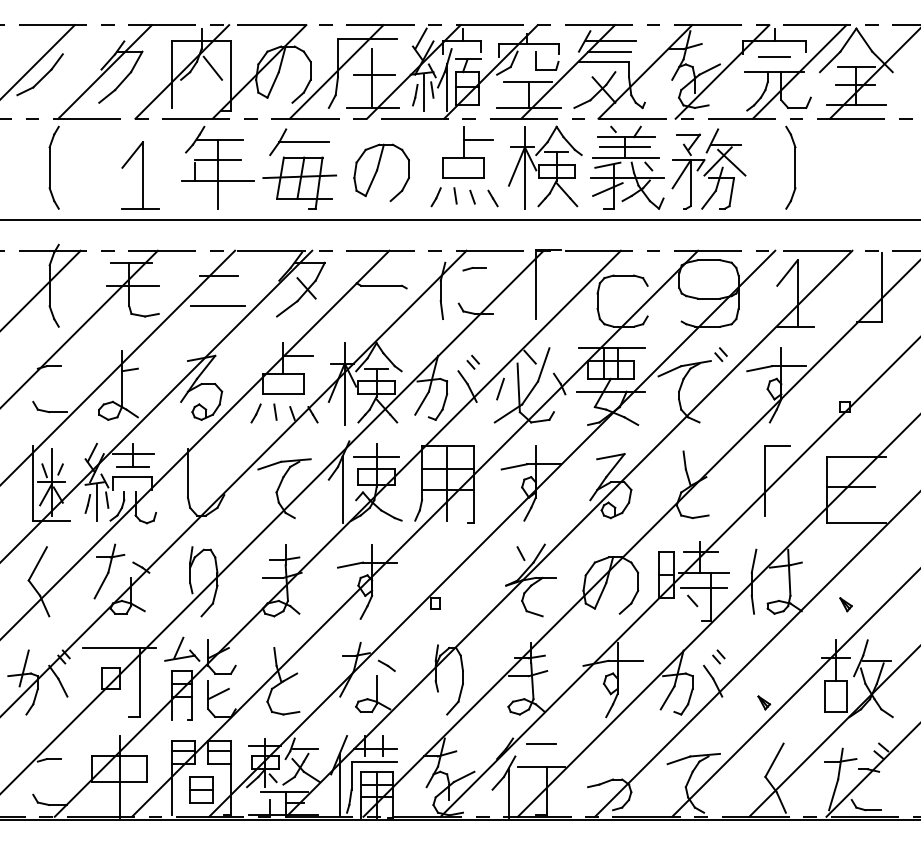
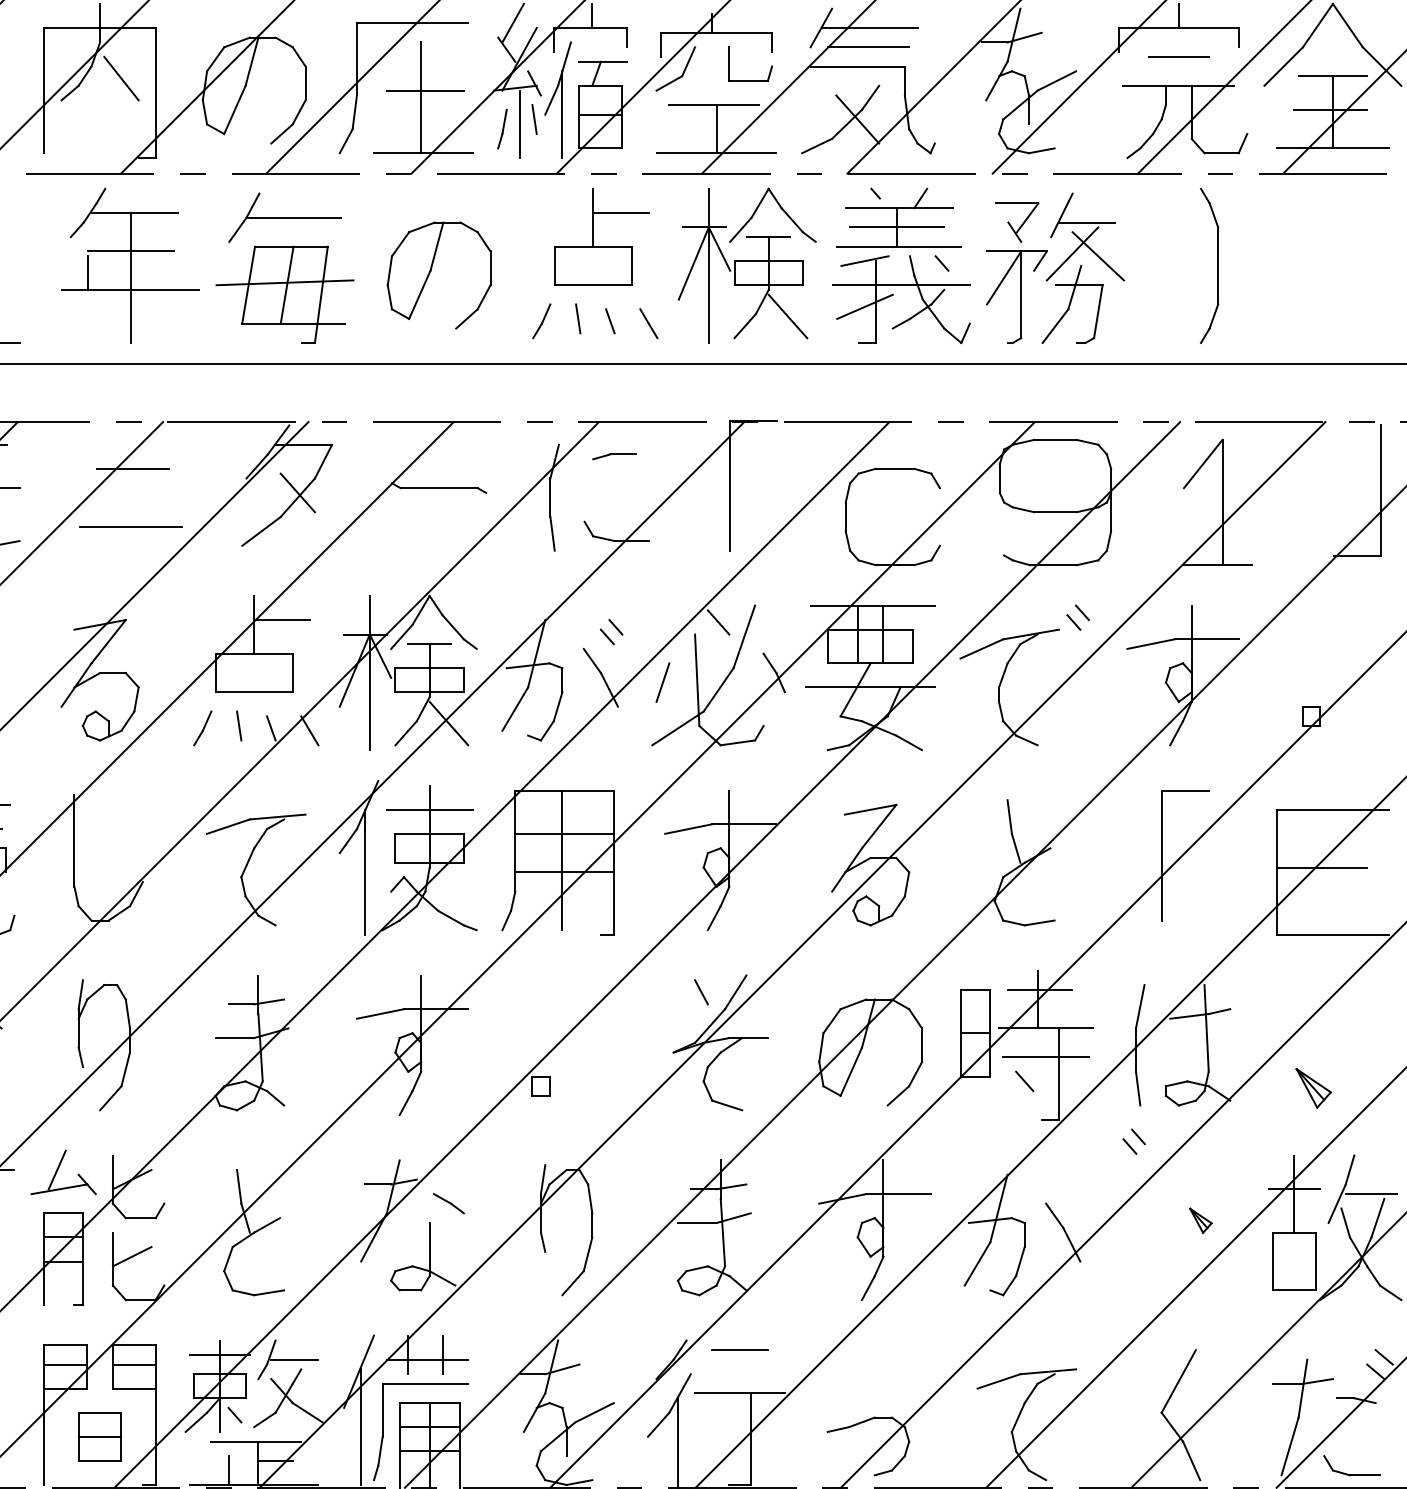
part: (845, 604) -> (1312, 1088), size x1.6
part: (718, 656) -> (1133, 1140), moved
part: (764, 702) -> (1201, 1219), moved

